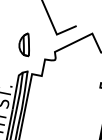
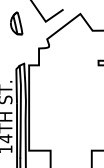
part: (25, 44) -> (16, 23), moved

